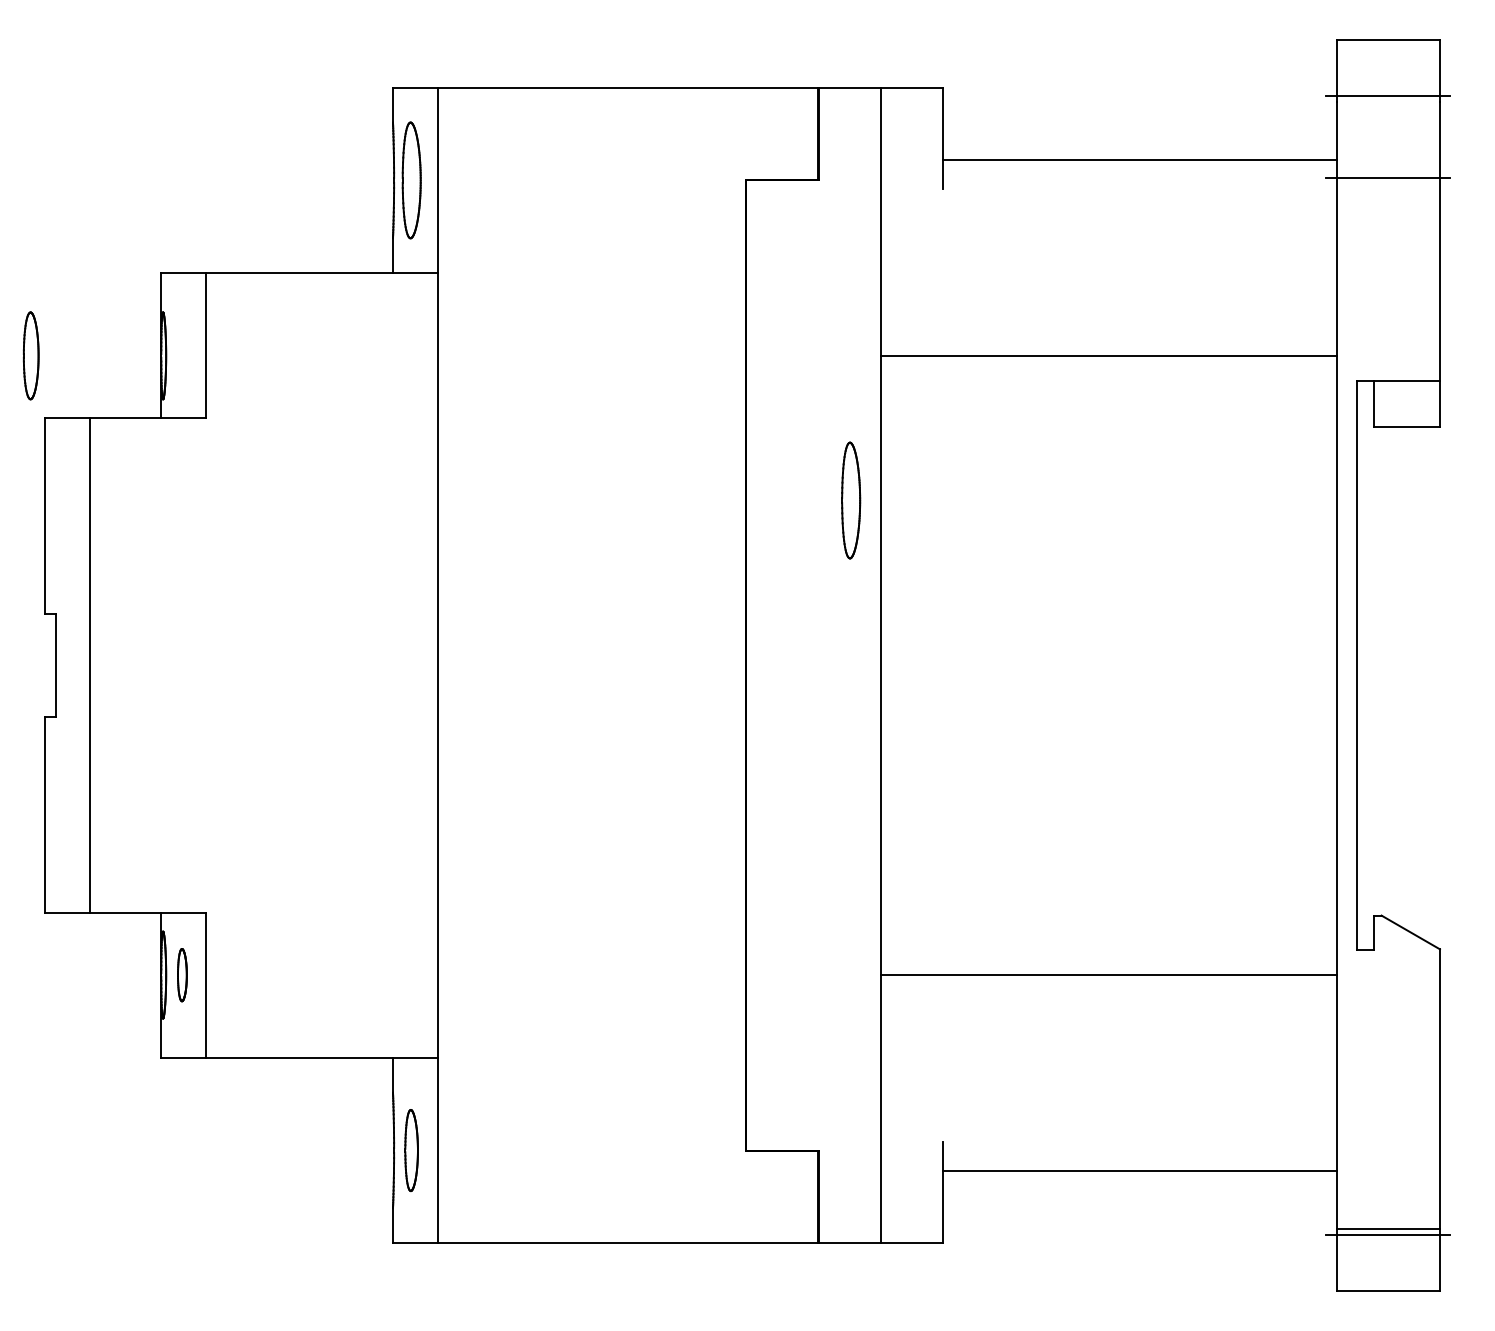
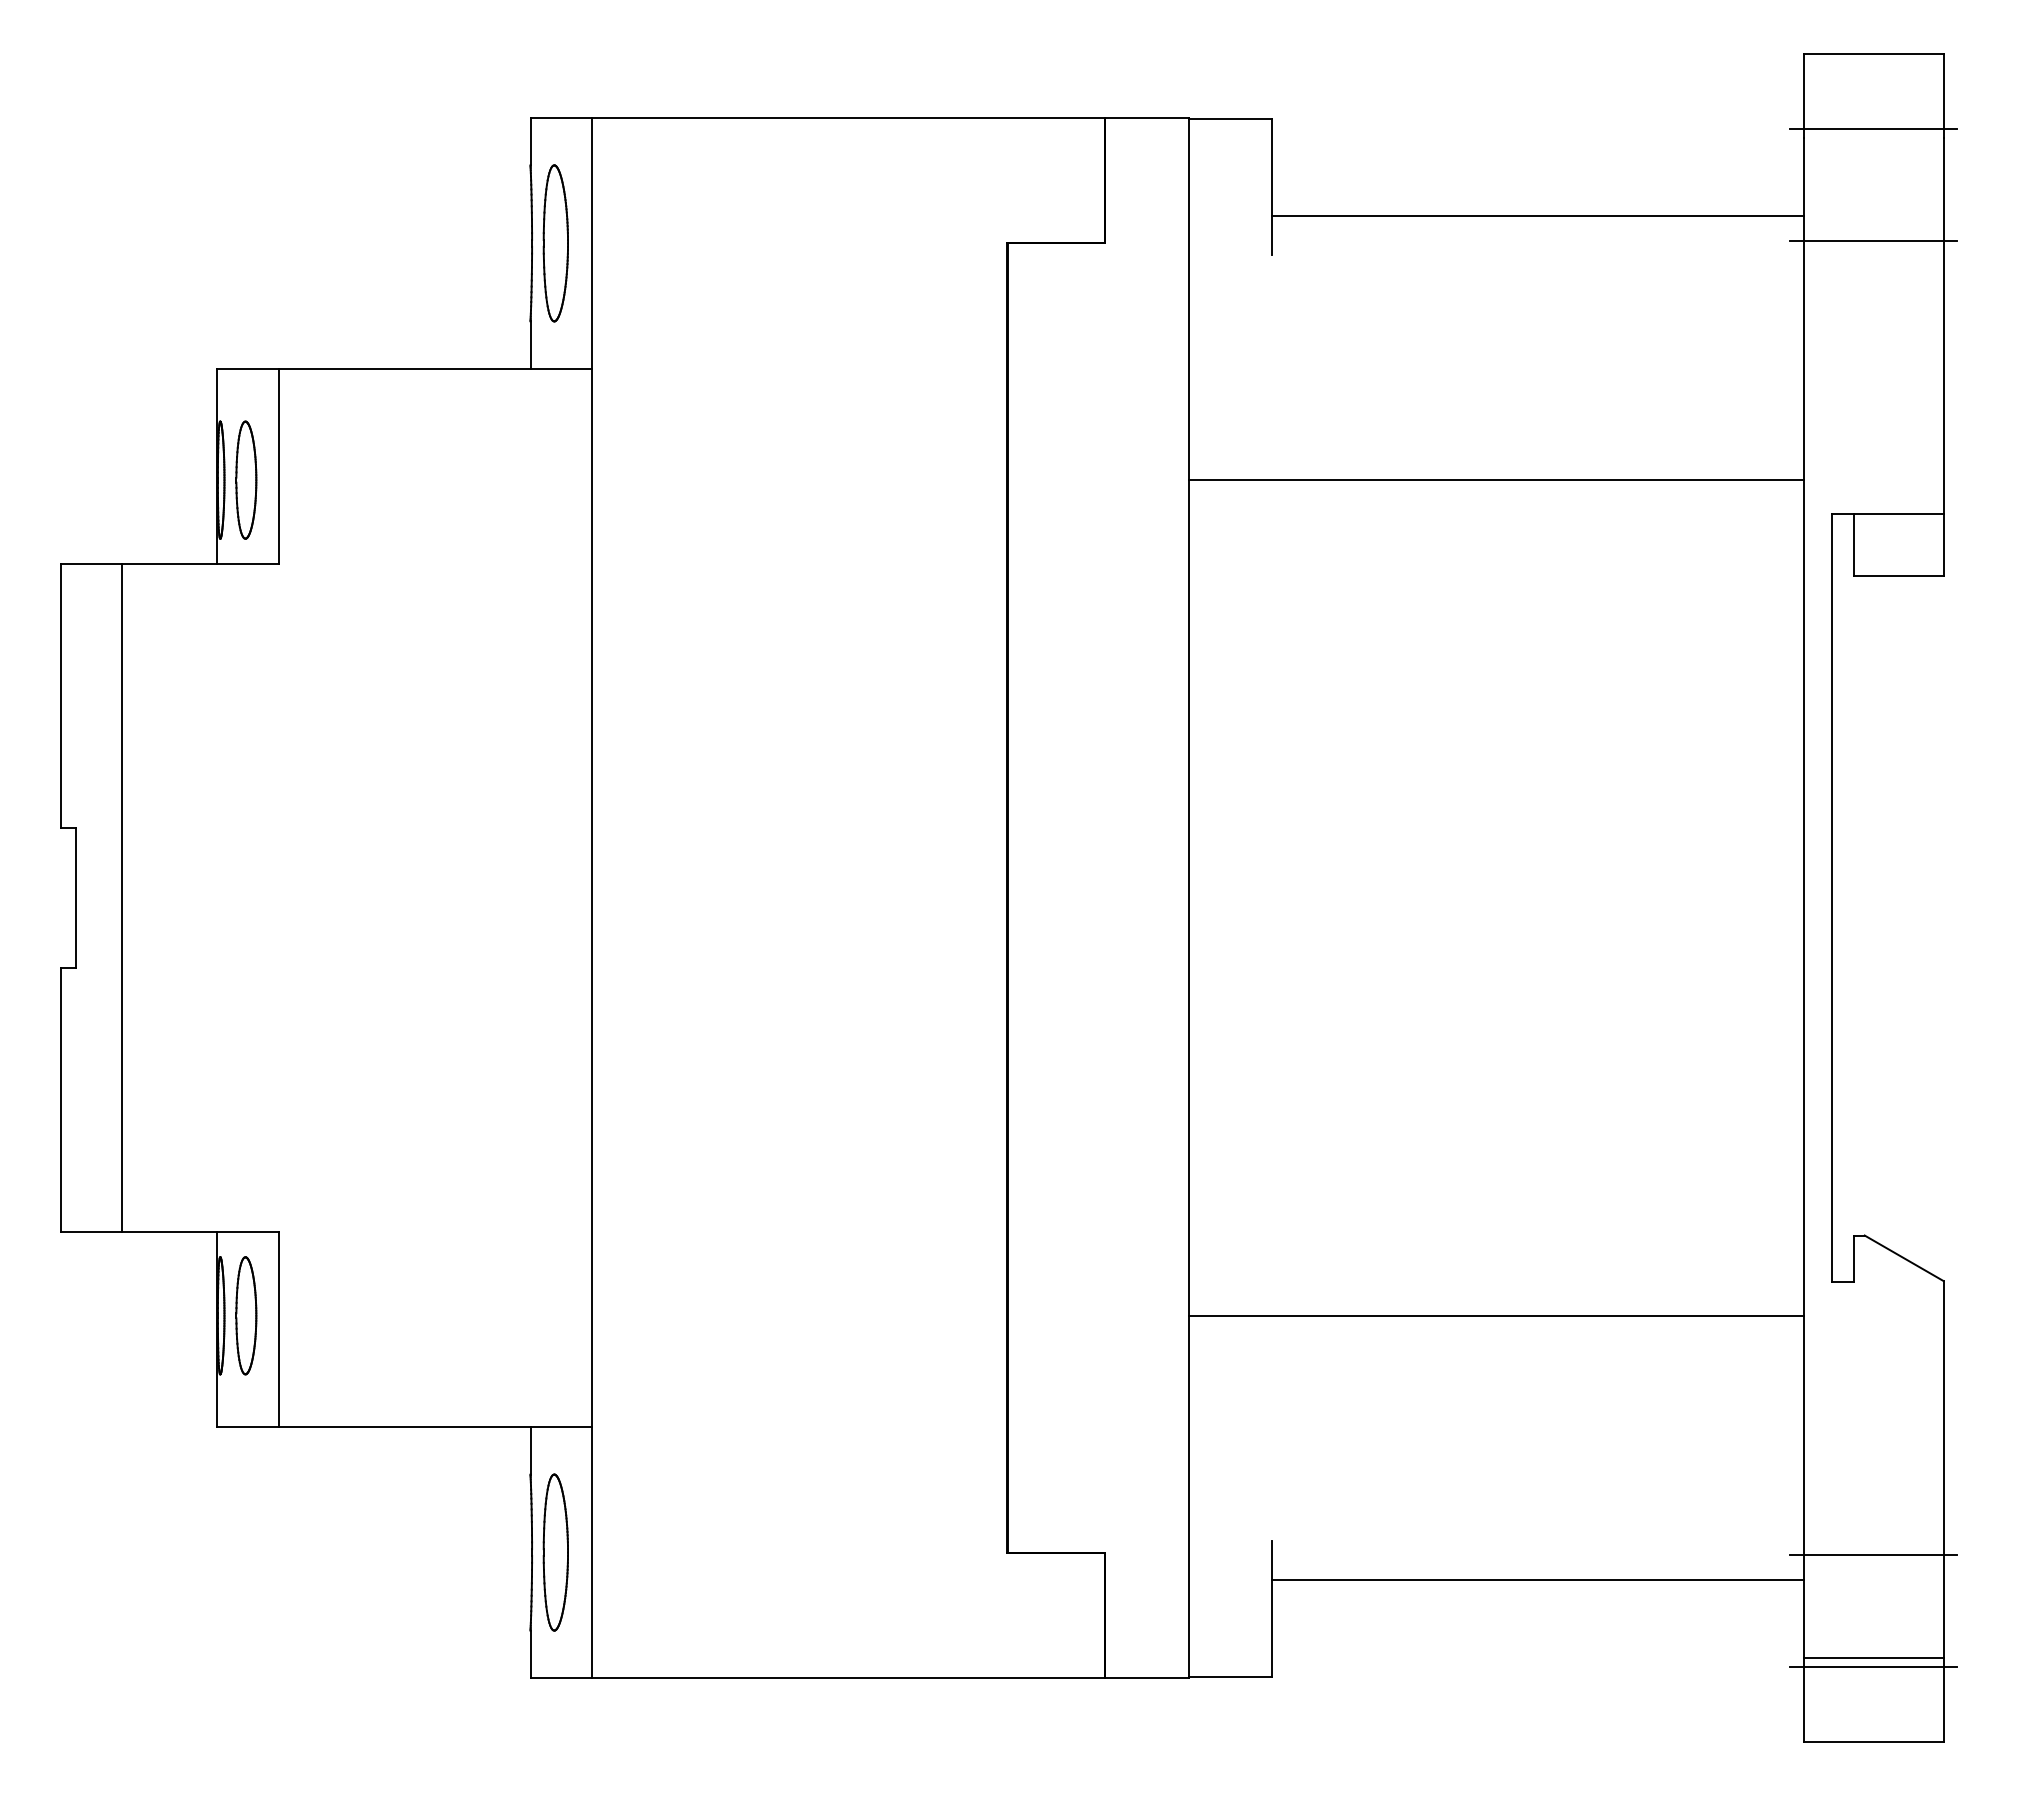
part: (31, 355) -> (246, 479), moved
part: (850, 500) -> (1148, 675), removed
part: (182, 974) -> (246, 1315), size x1.67
part: (411, 1150) -> (555, 1552), size x1.43
line: (1388, 1152) -> (1873, 1555), added

